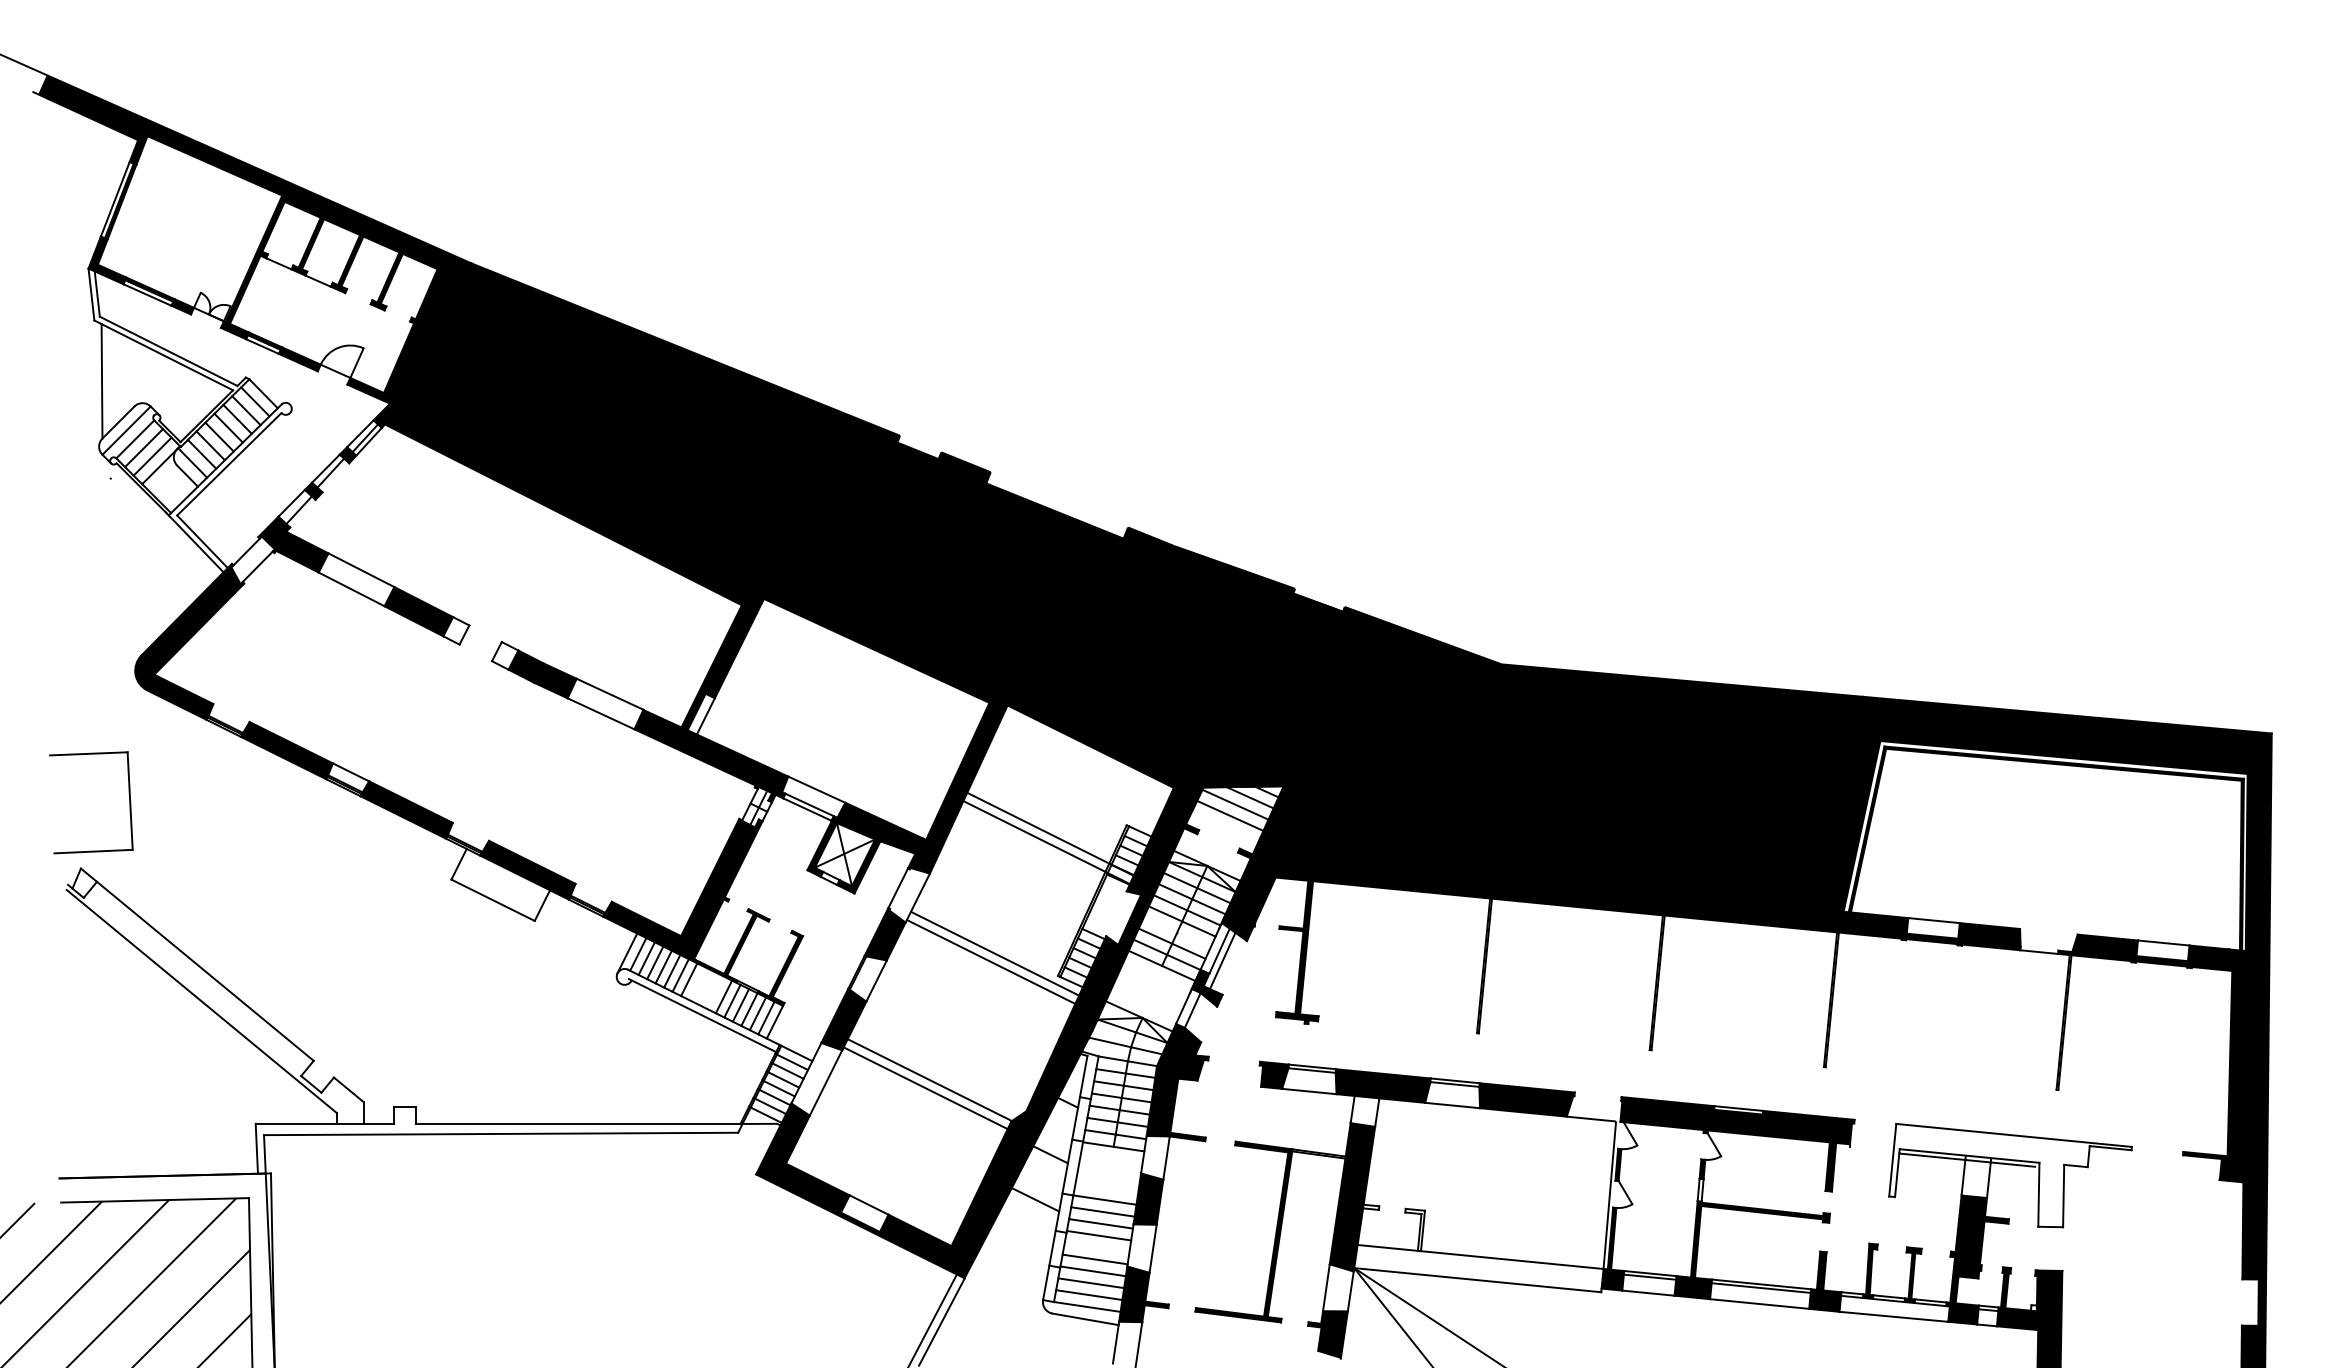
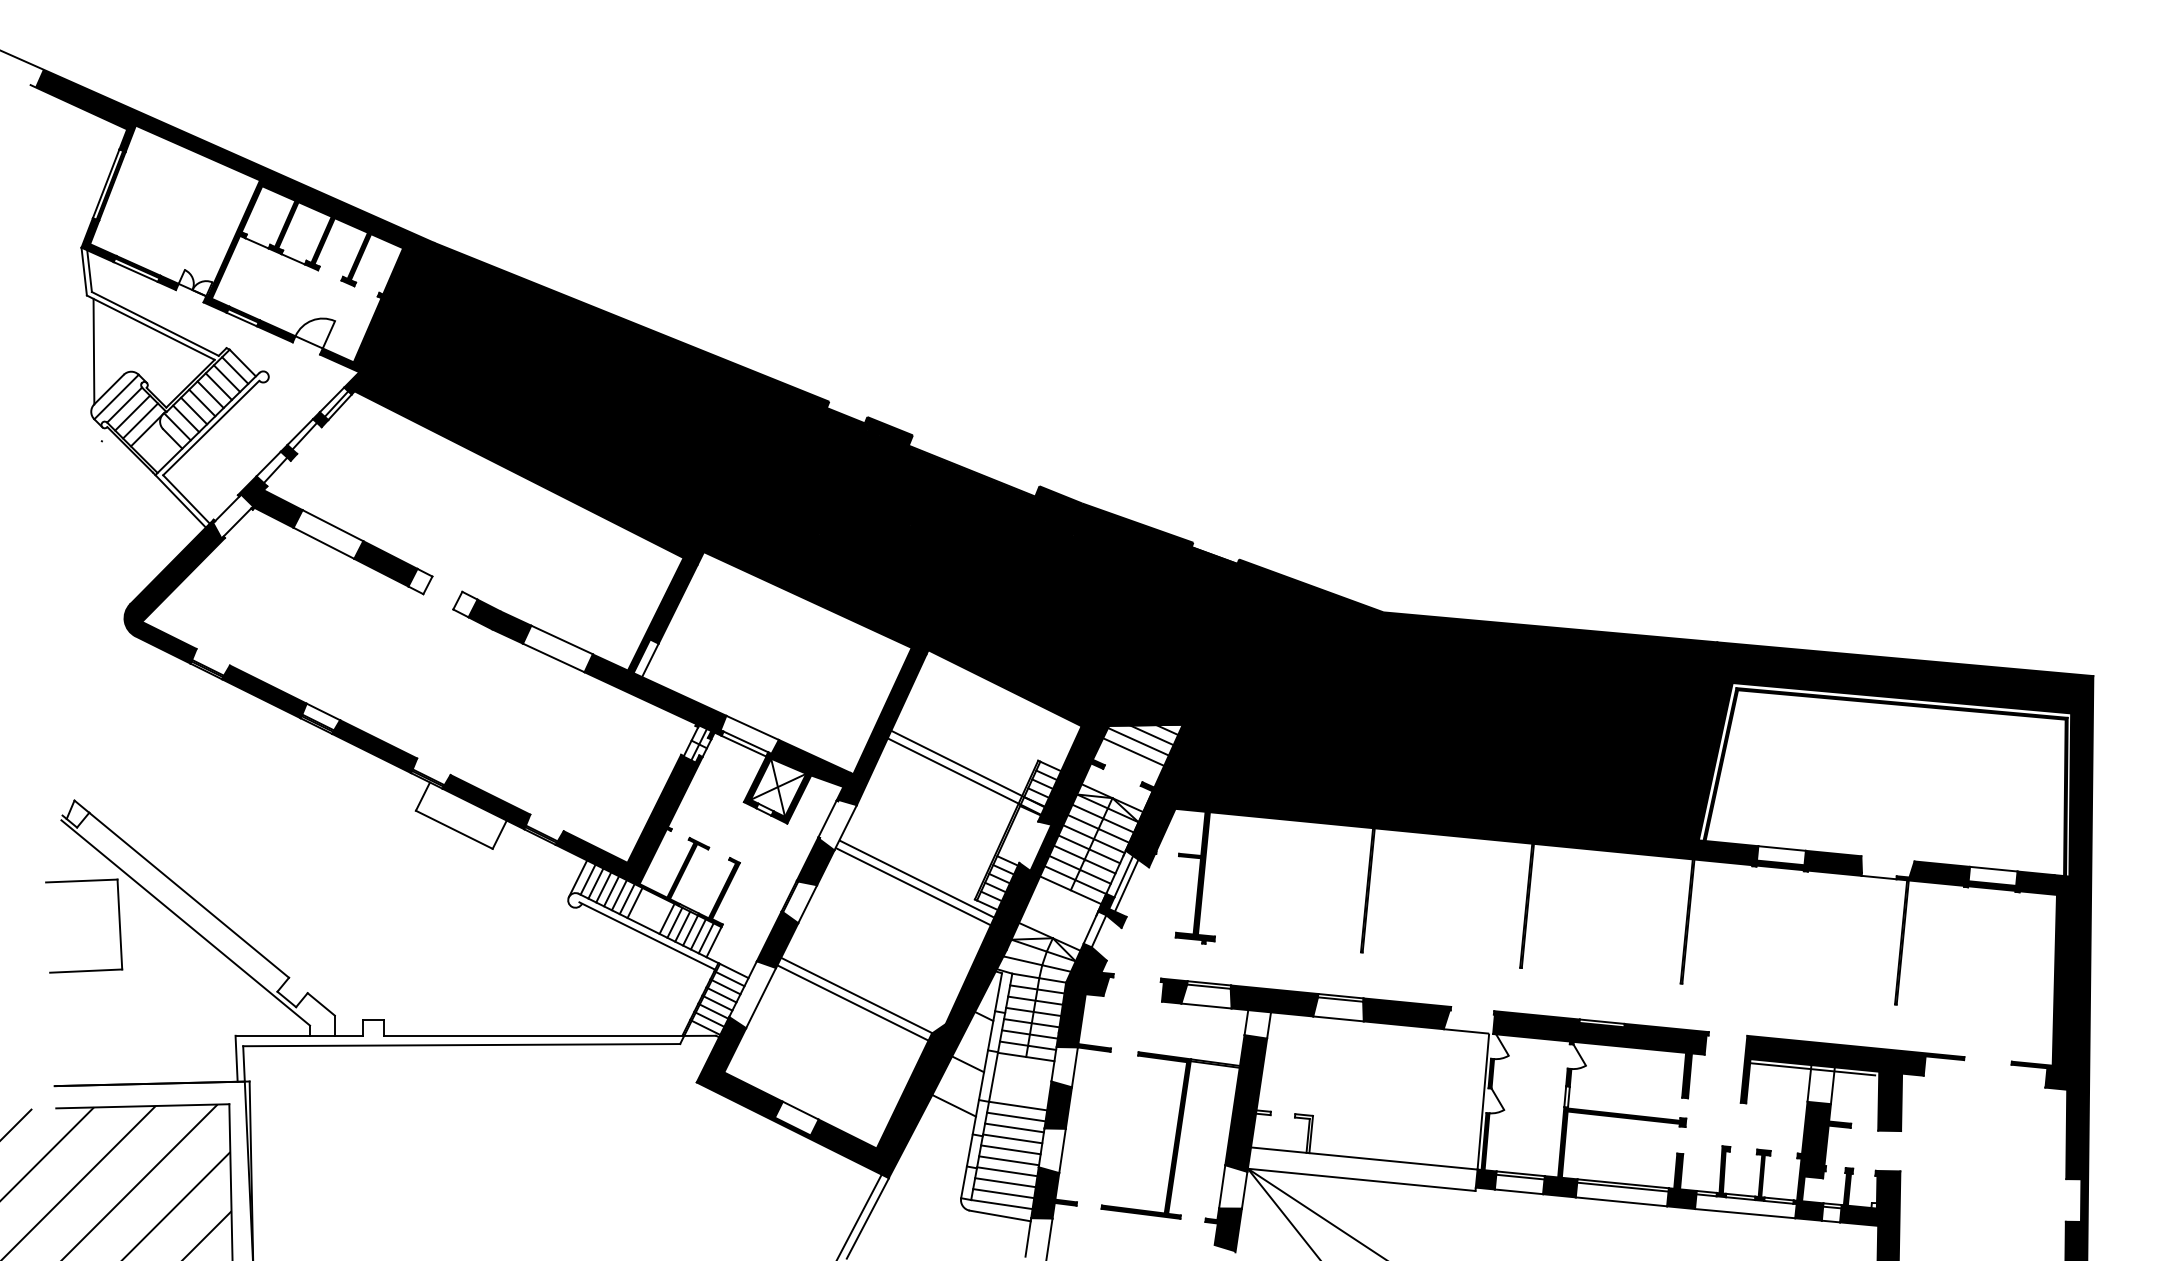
part: (128, 794) -> (118, 918), moved
line: (1176, 932) -> (1084, 859), added
fill: (2010, 1175) -> (1852, 1083), added
line: (1096, 1247) -> (1010, 1149), added

